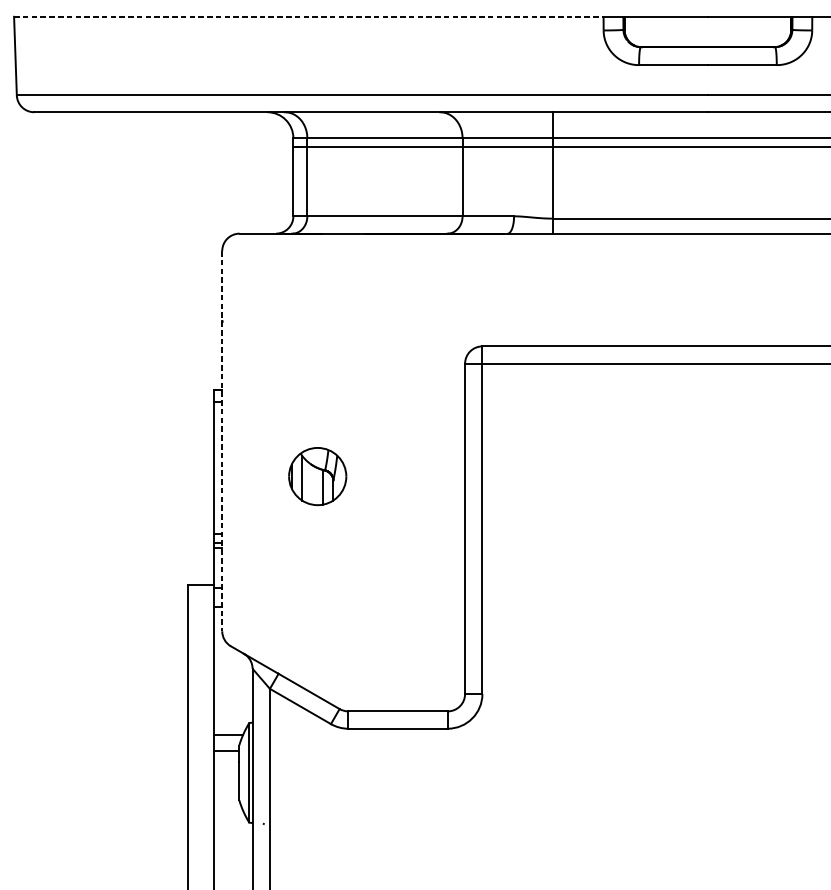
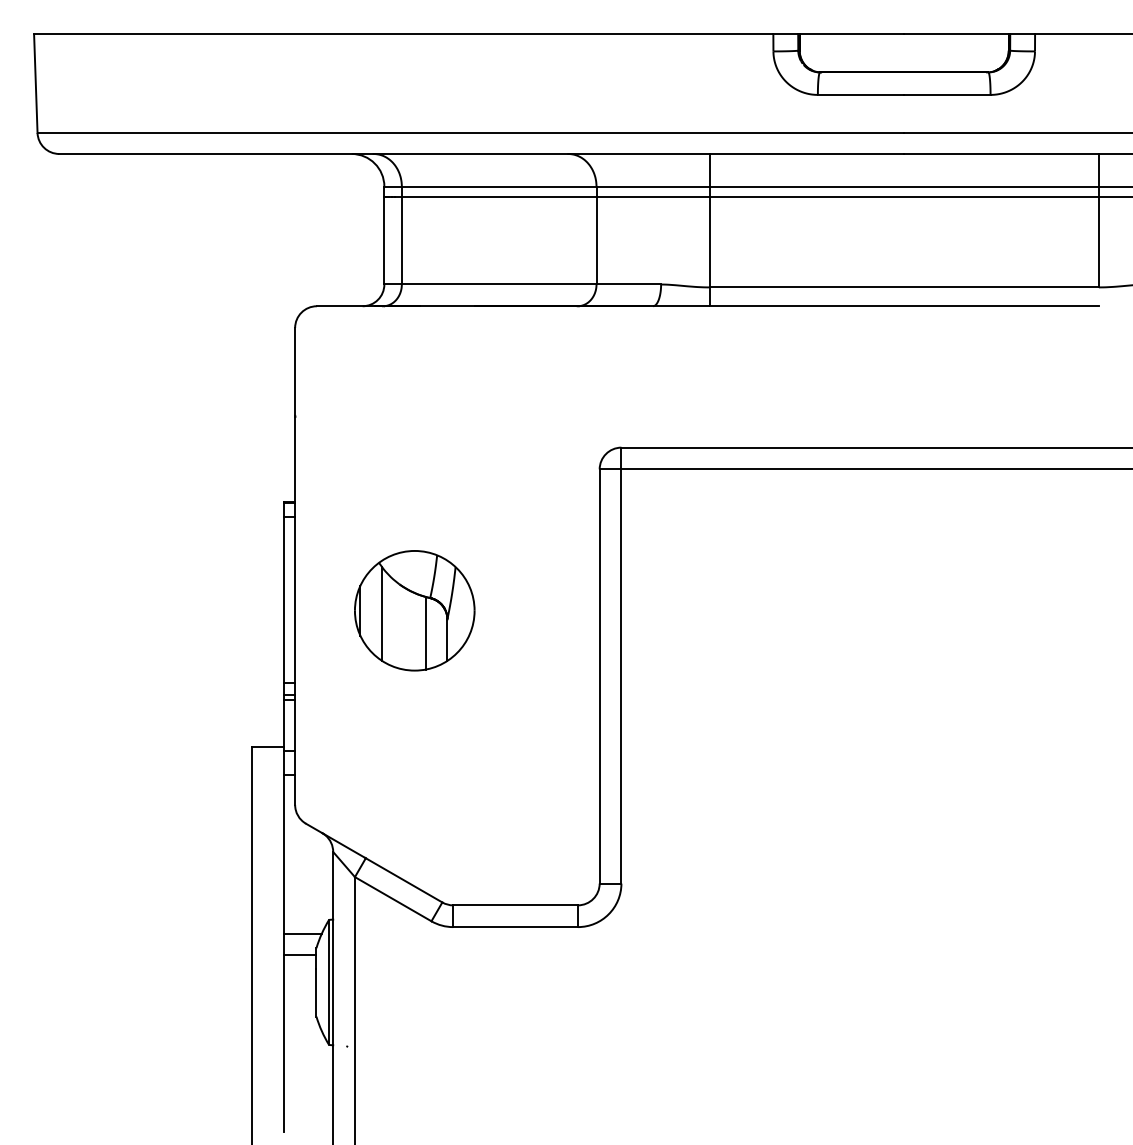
line: (308, 16) -> (403, 34), dashed -> solid
line: (222, 441) -> (295, 566), dashed -> solid
part: (317, 476) -> (414, 610), size x1.67

